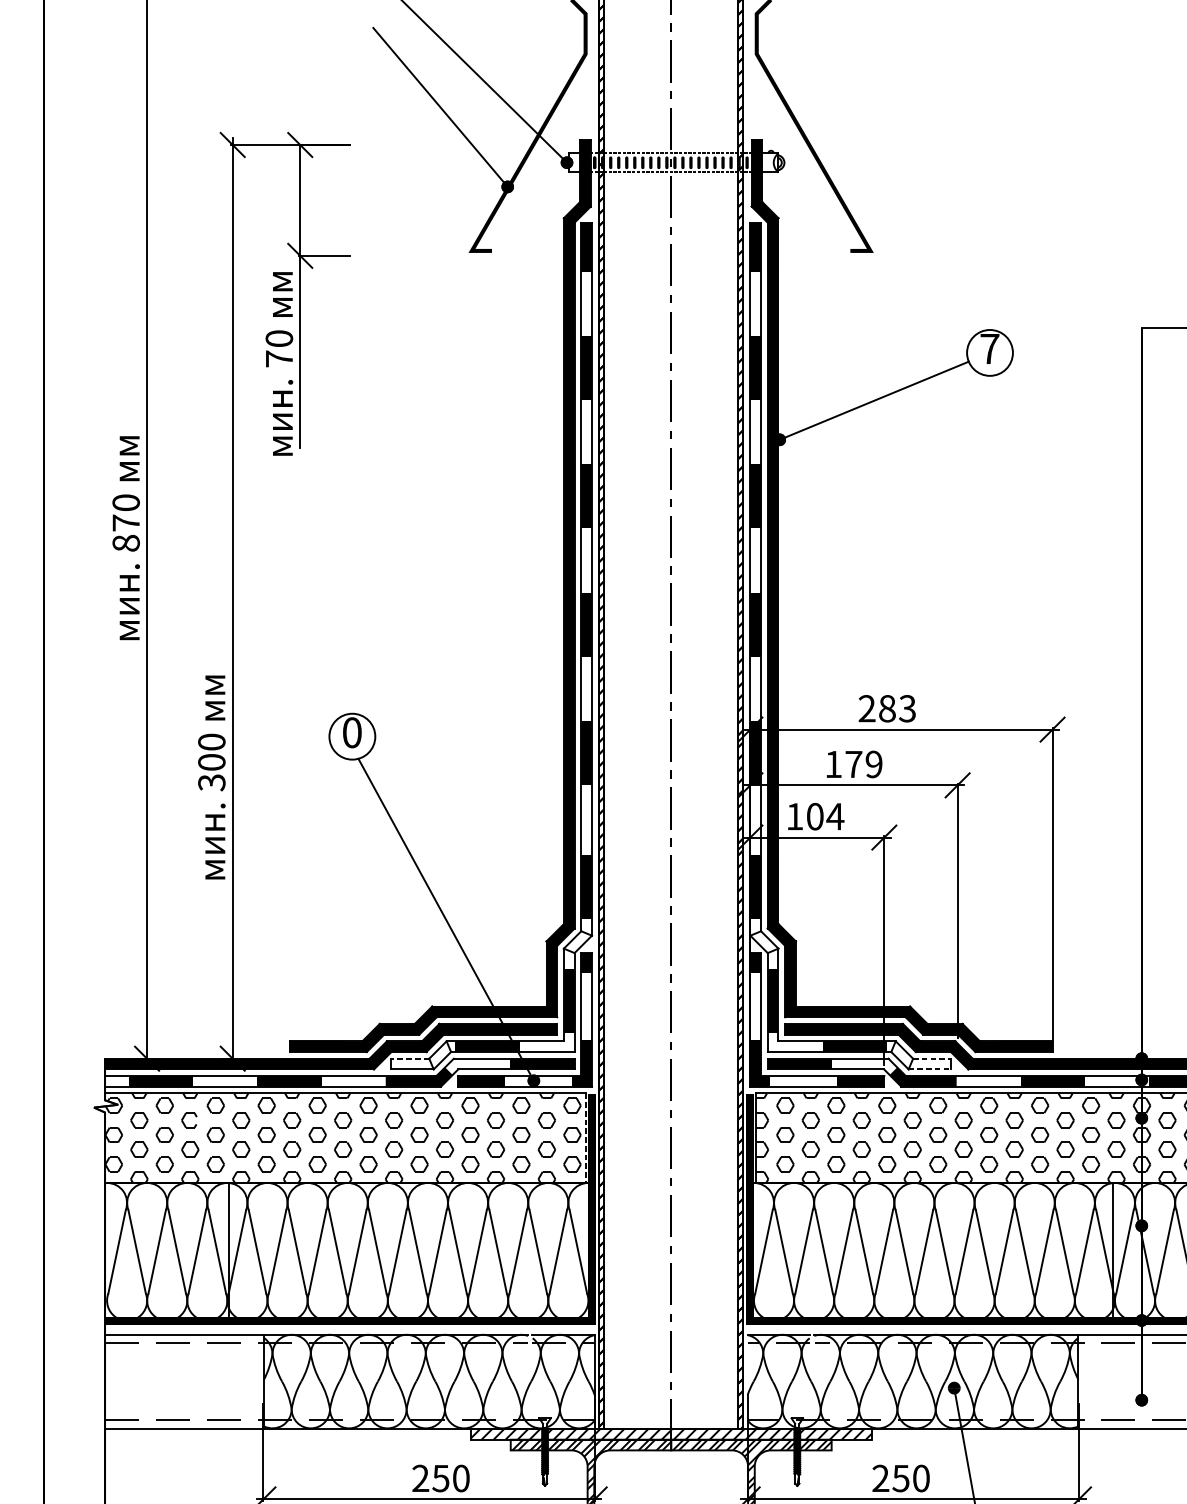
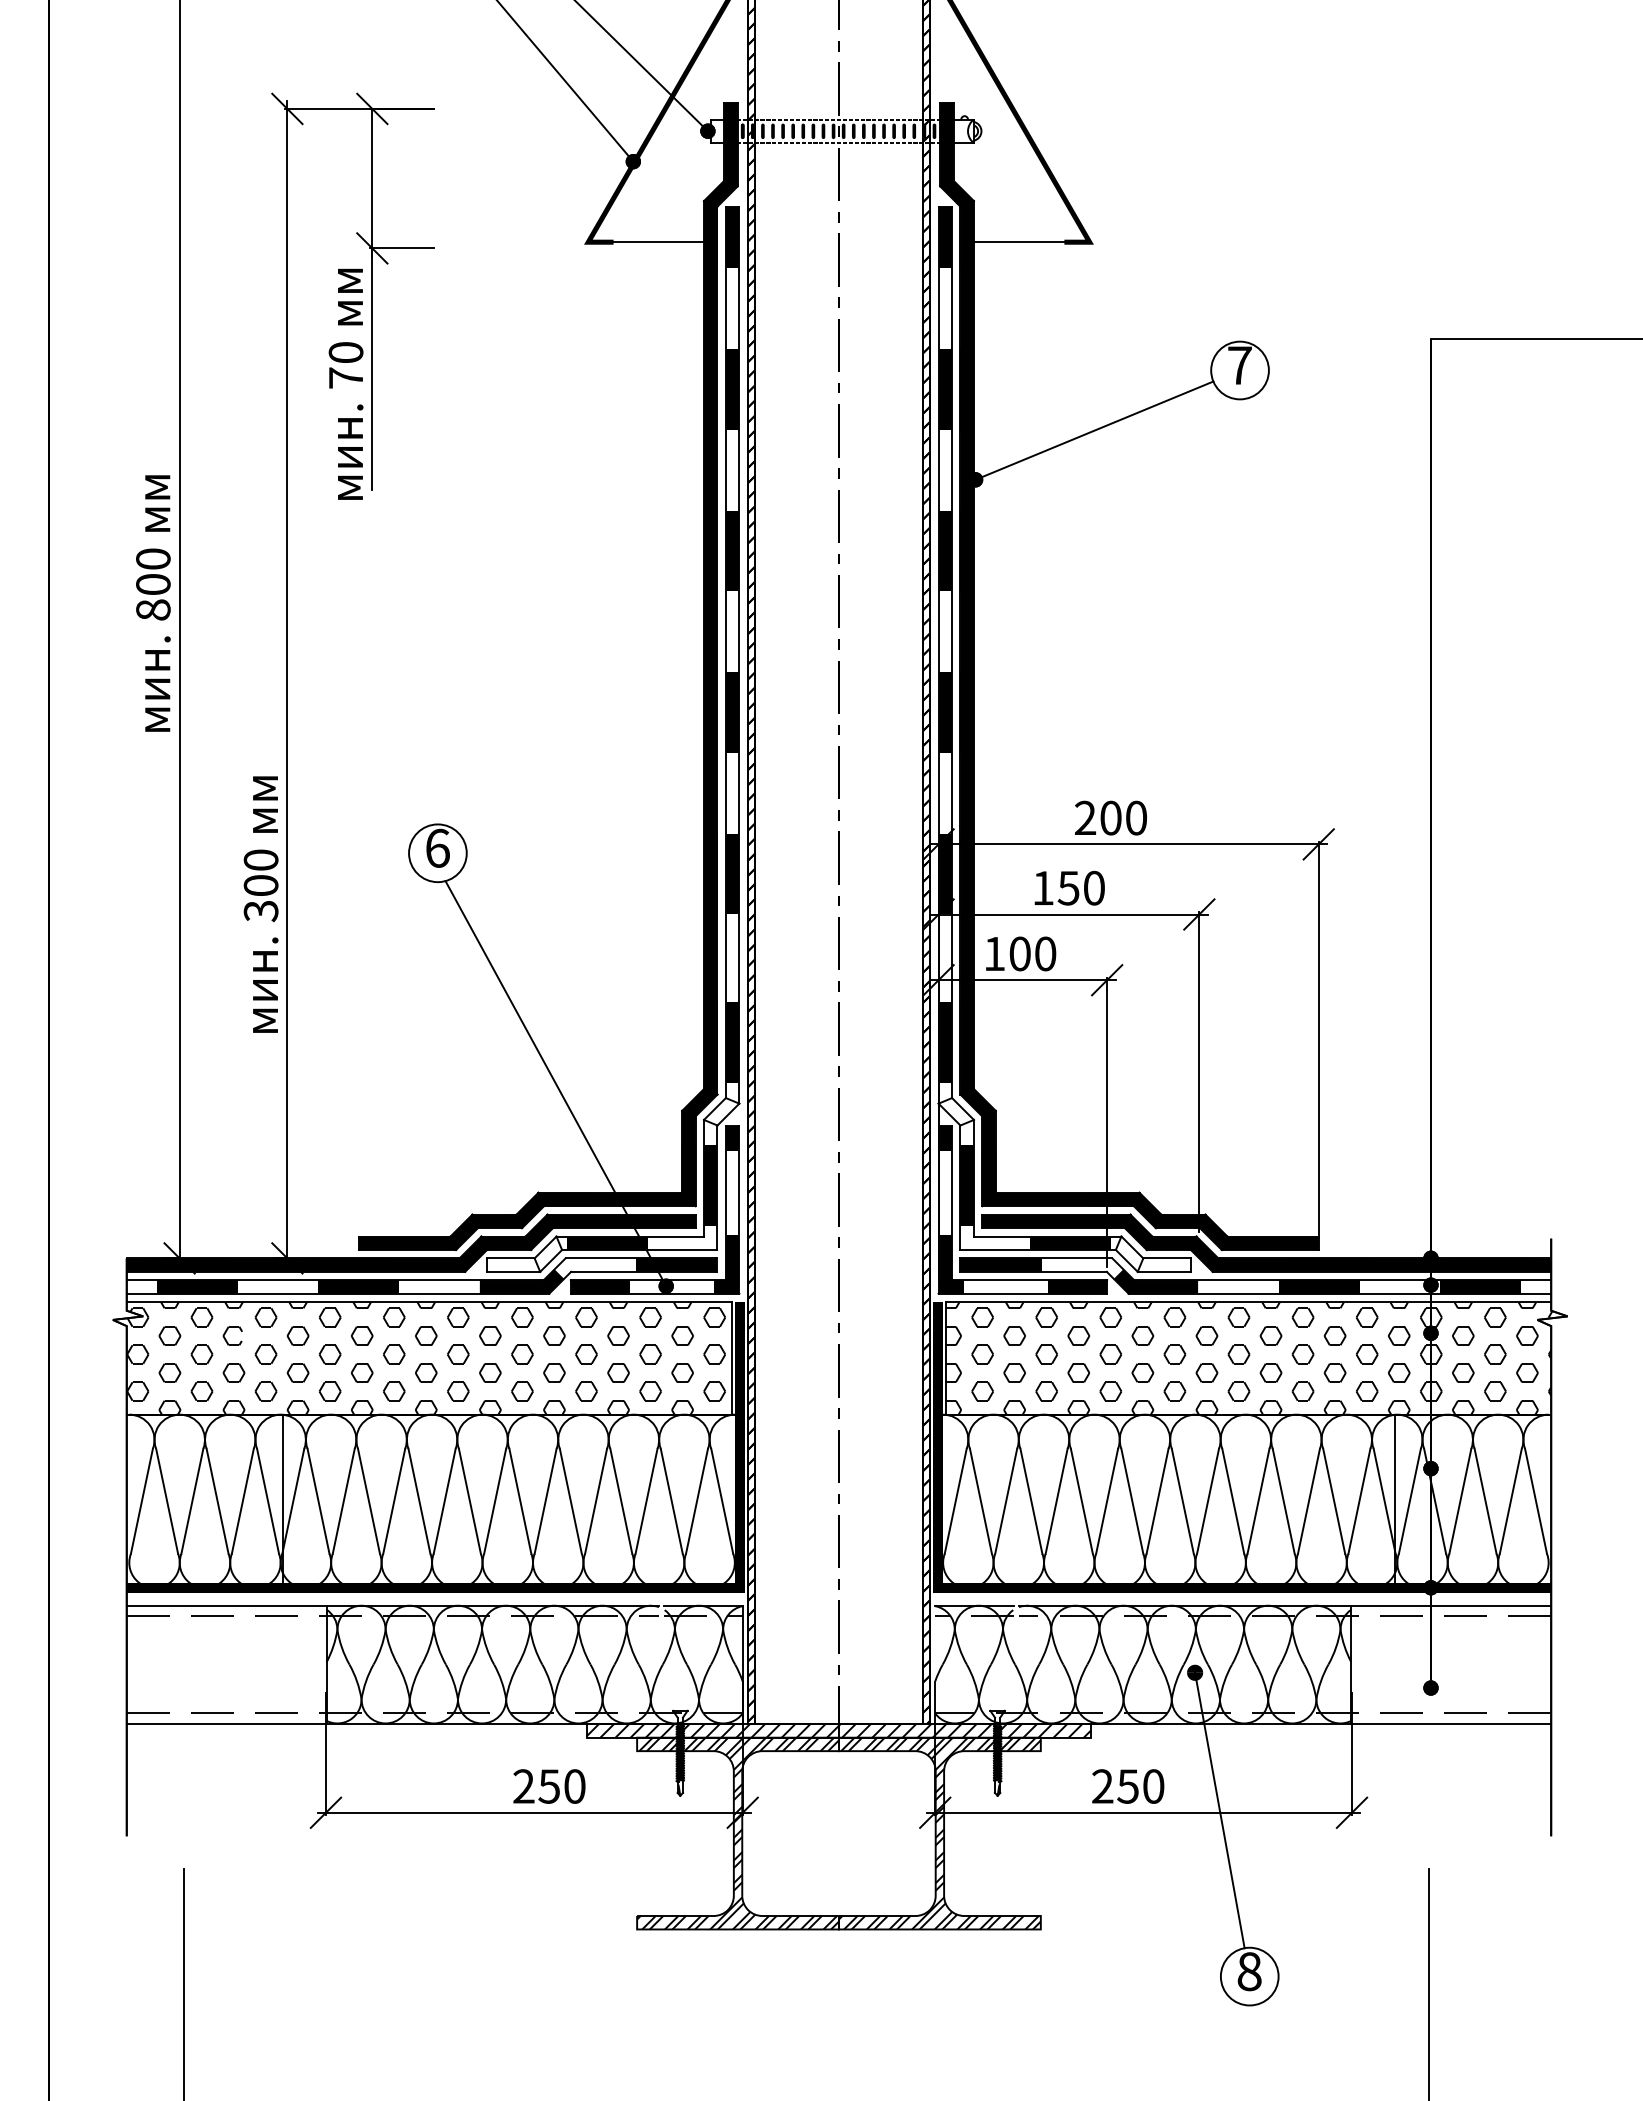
line: (527, 251) -> (658, 242), added
line: (813, 251) -> (1018, 242), added
text: (126, 523) -> (153, 584), 870 -> 800
text: (897, 708) -> (1123, 817), 283 -> 200
text: (352, 732) -> (437, 847), 0 -> 6
text: (863, 763) -> (1080, 887), 179 -> 150
text: (835, 816) -> (1045, 953), 104 -> 100
line: (410, 1058) -> (510, 1258), dashed -> solid
line: (932, 1058) -> (1167, 1258), dashed -> solid
line: (929, 1069) -> (1164, 1271), dashed -> solid
line: (585, 1138) -> (731, 1358), dashed -> solid

